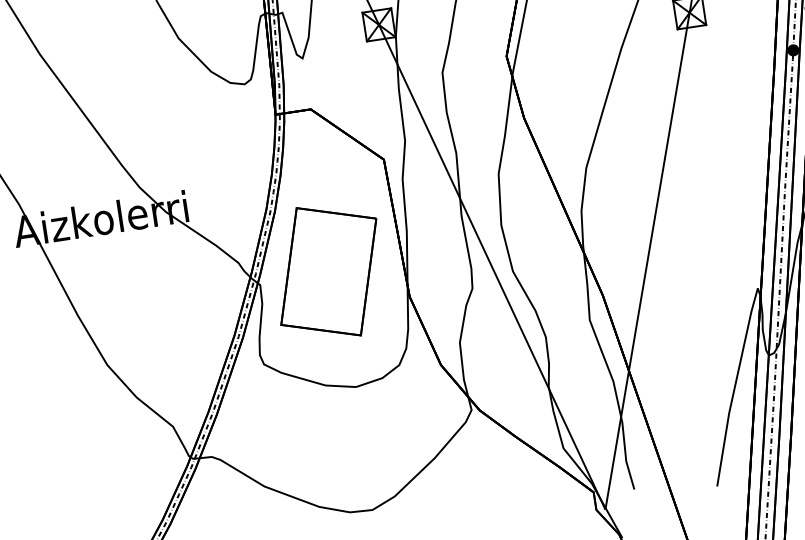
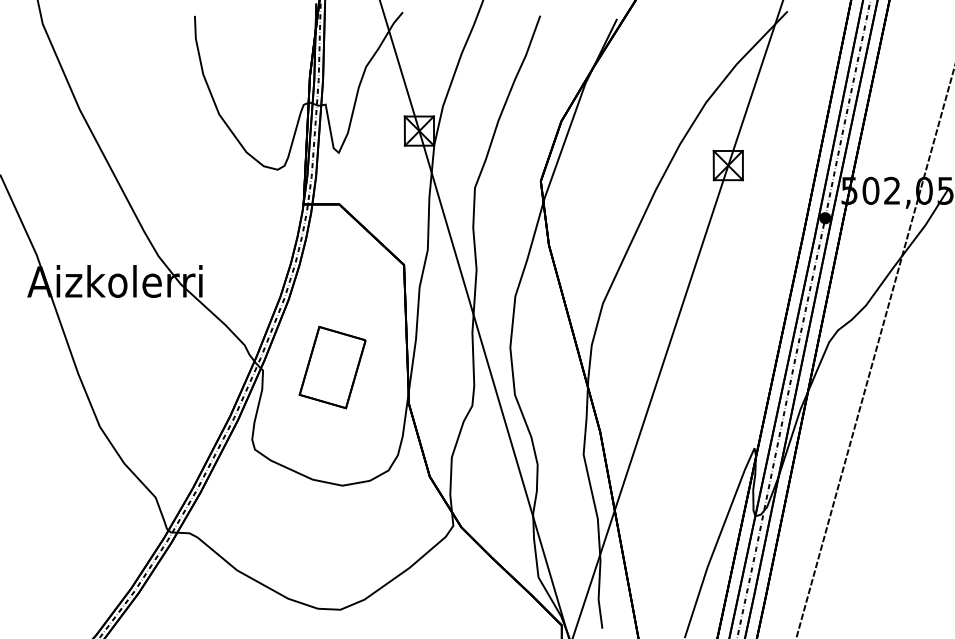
part: (328, 271) -> (332, 367), size x0.6

